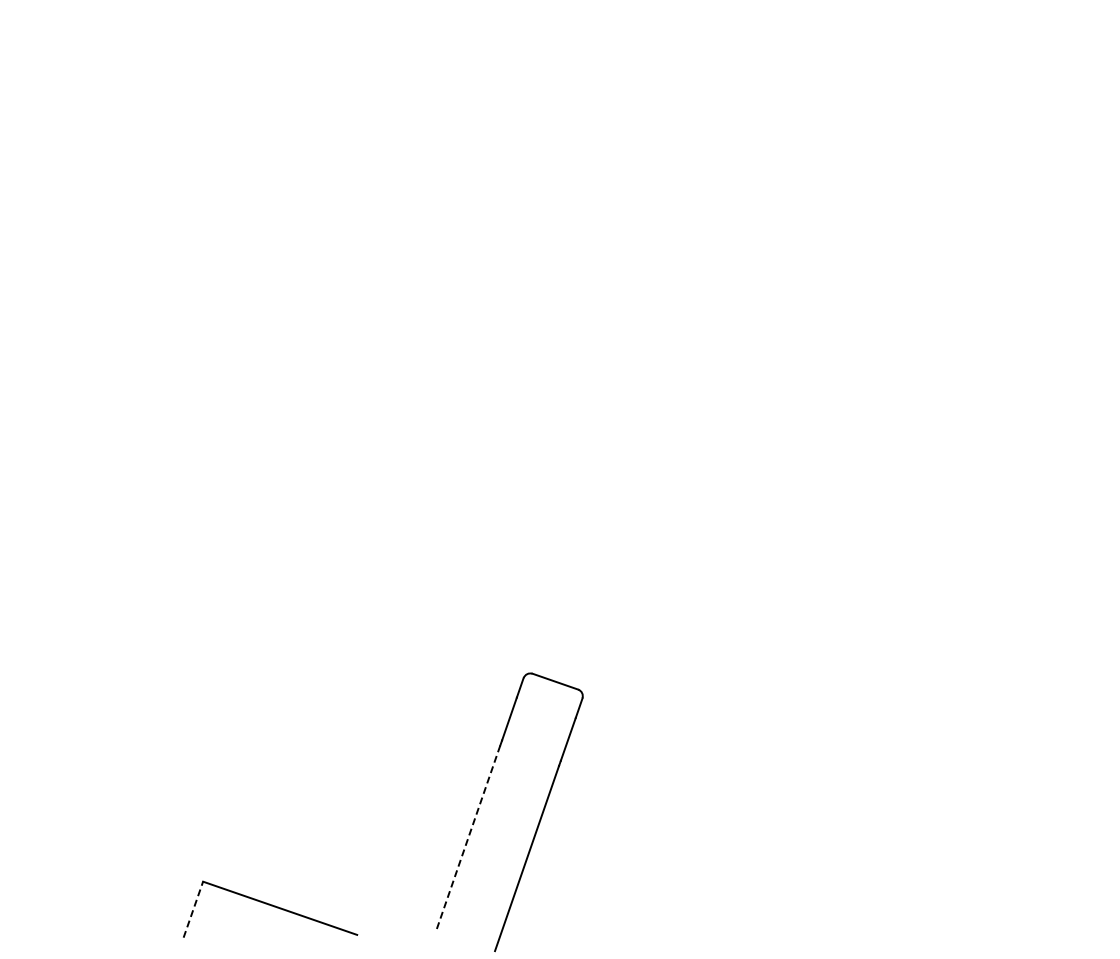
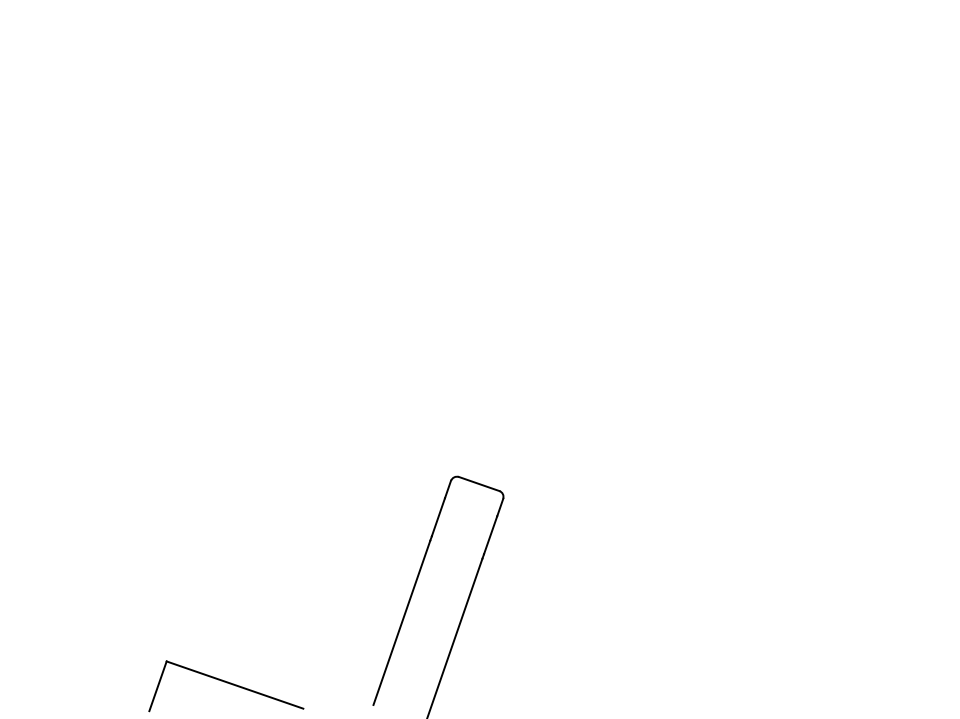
line: (468, 838) -> (402, 623), dashed -> solid
line: (193, 909) -> (158, 686), dashed -> solid

